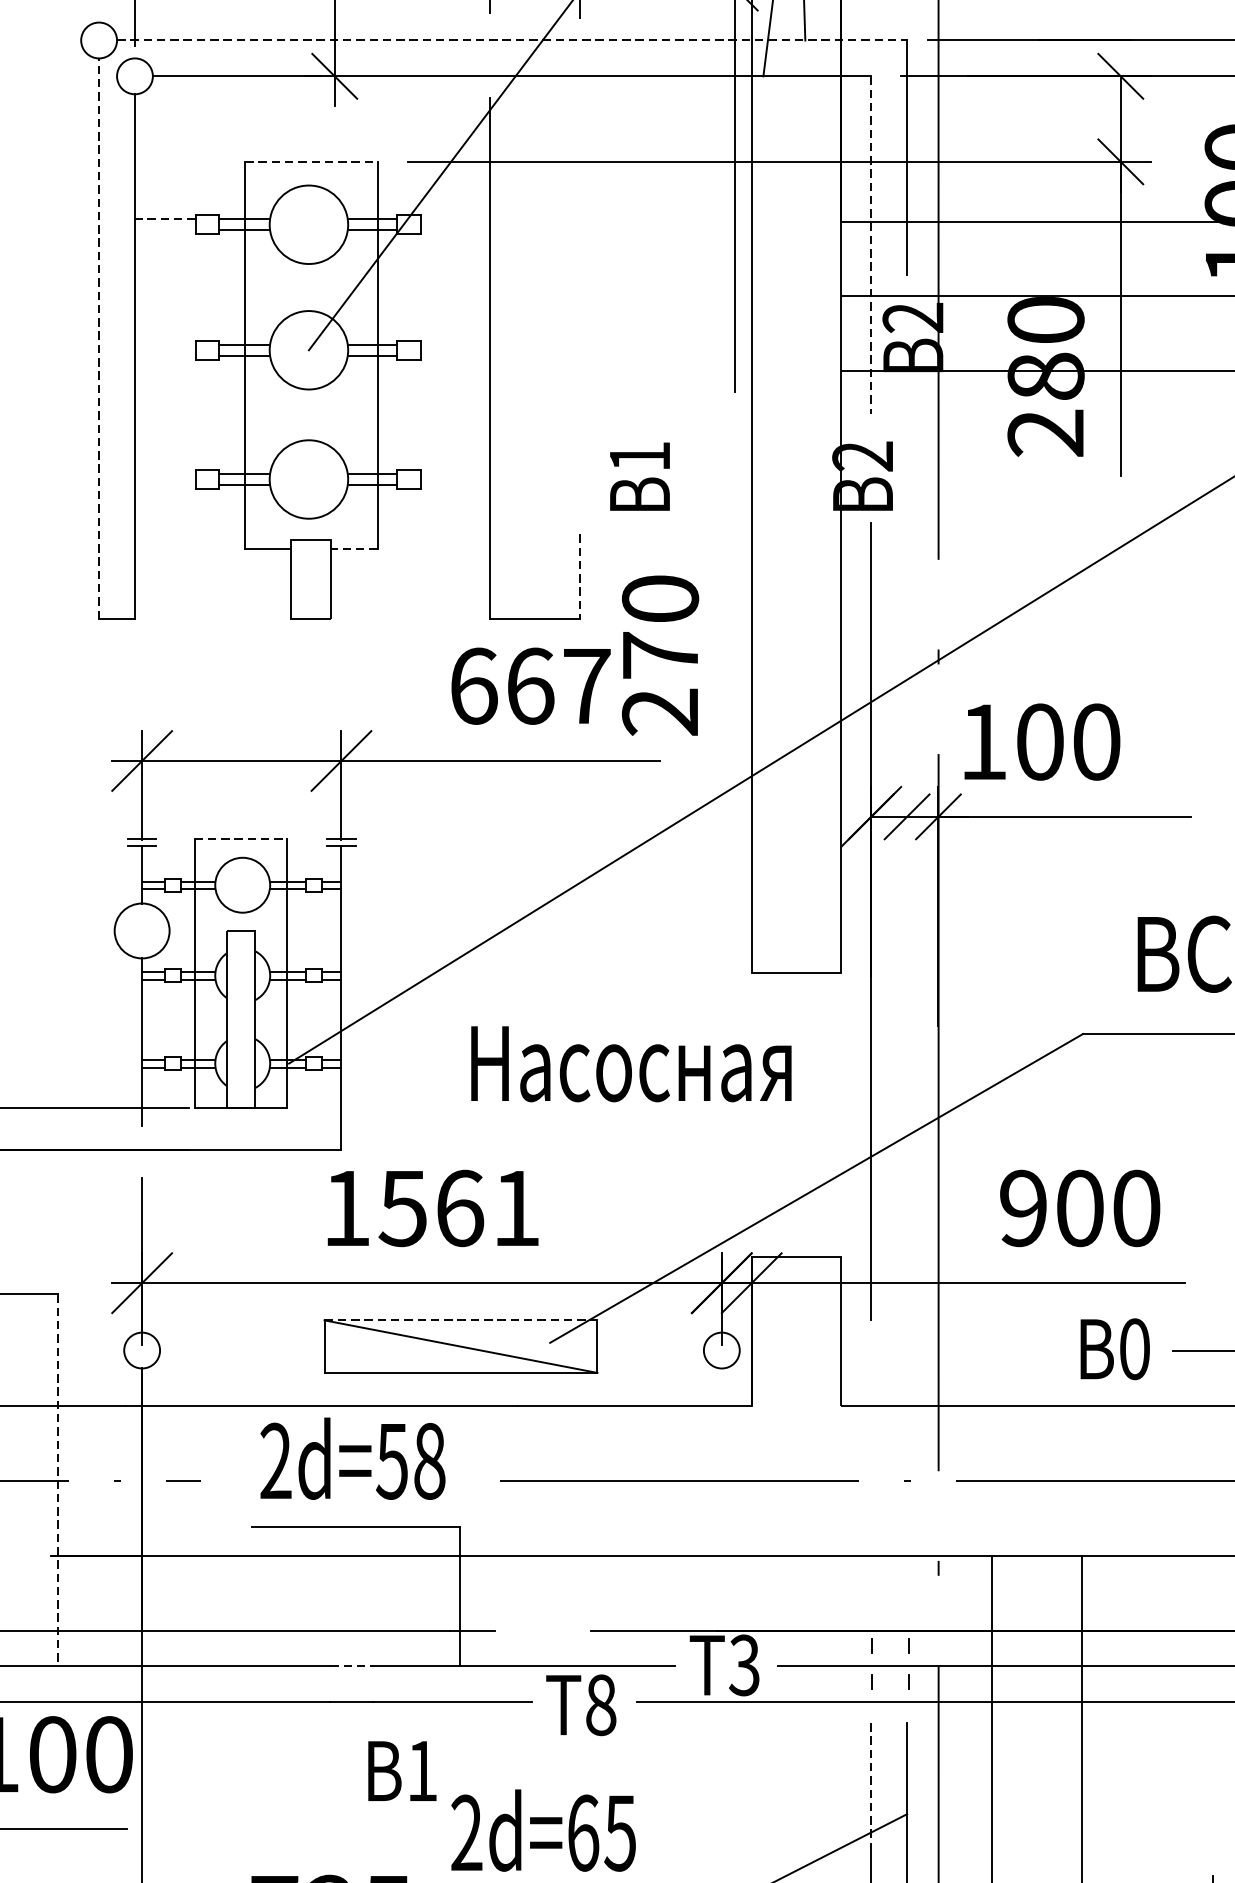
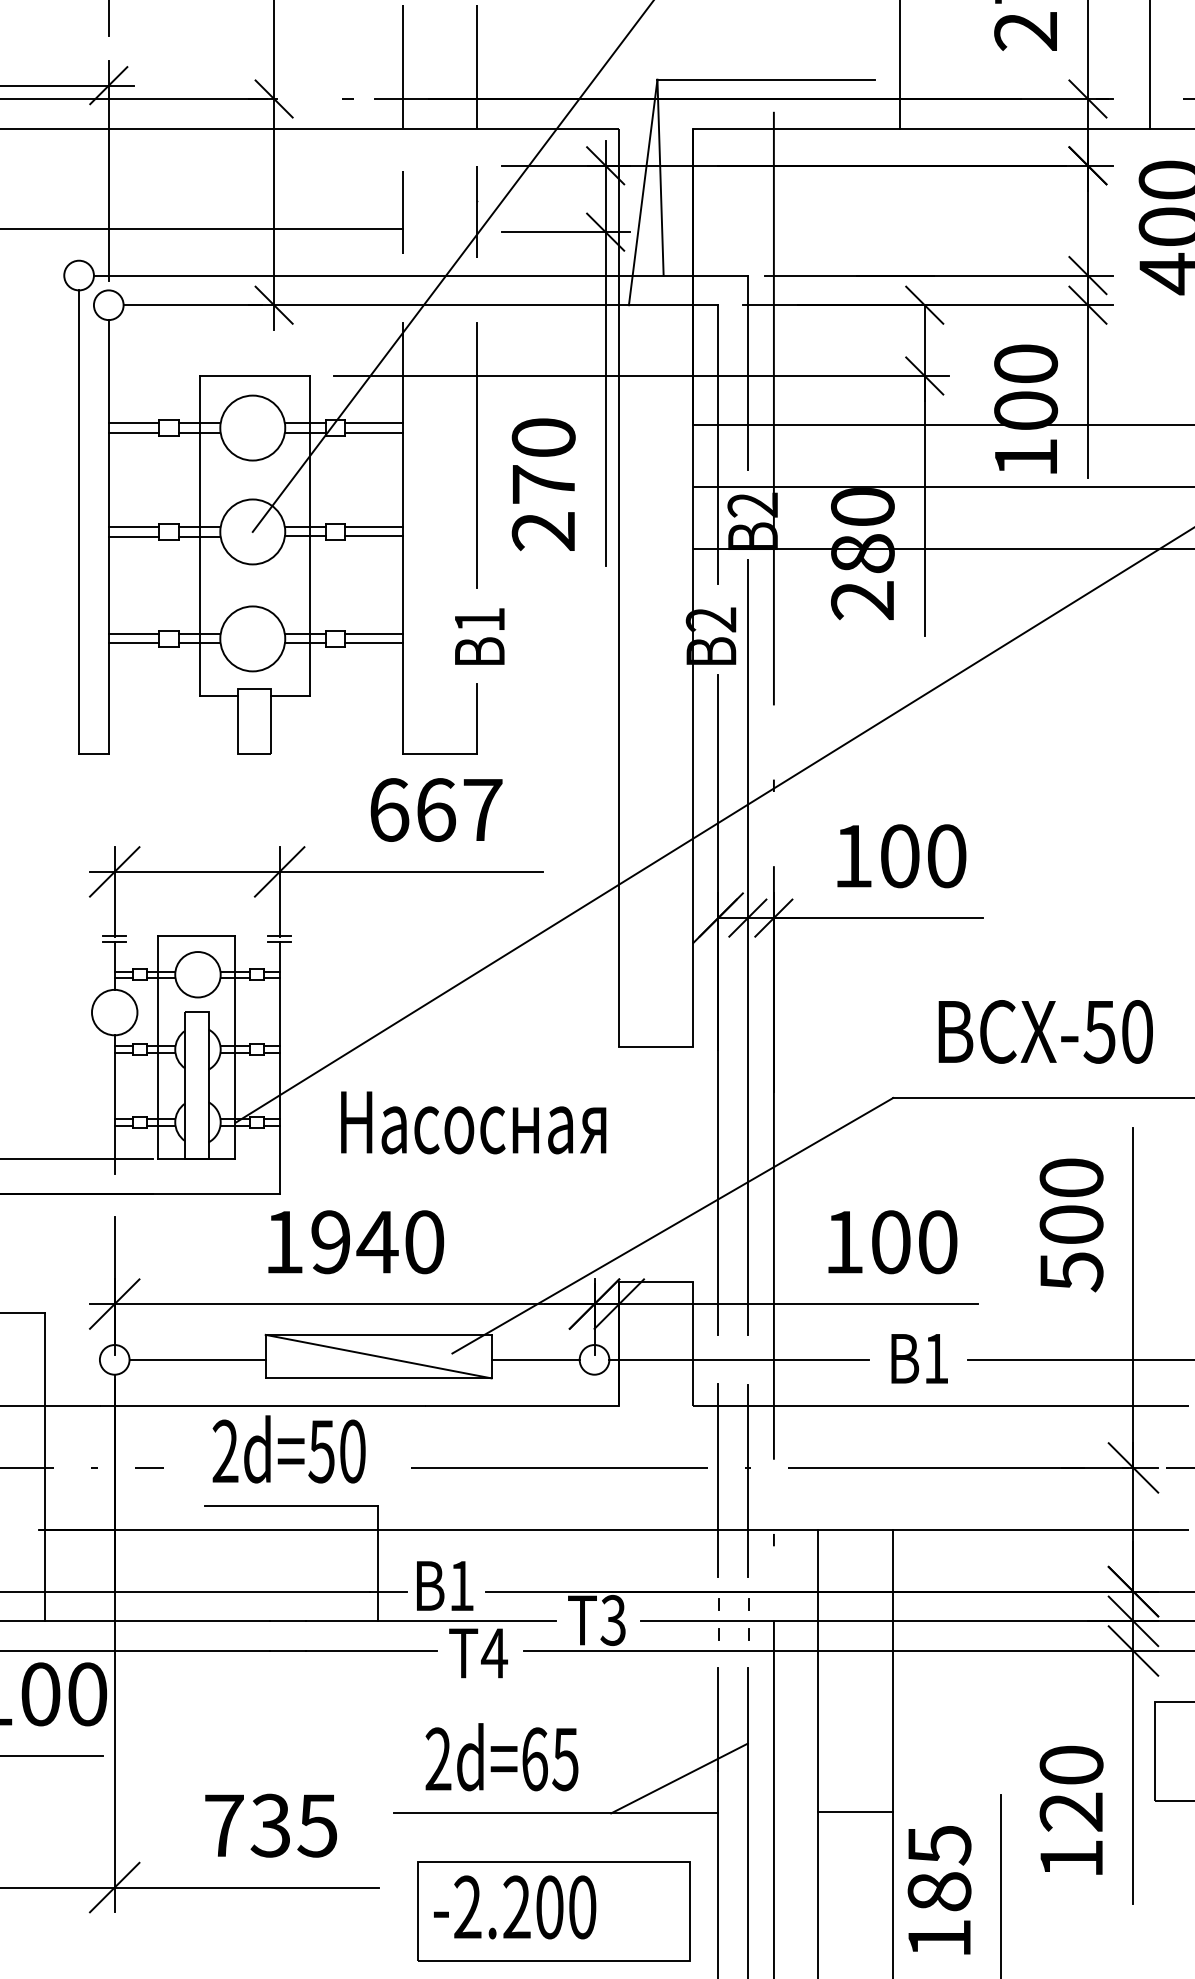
line: (511, 40) -> (420, 275), dashed -> solid
line: (311, 162) -> (254, 376), dashed -> solid
line: (164, 219) -> (133, 423), dashed -> solid
line: (454, 219) -> (373, 423), added
line: (164, 230) -> (133, 432), added
line: (454, 230) -> (373, 432), added
line: (871, 244) -> (718, 444), dashed -> solid
line: (580, 257) -> (477, 455), added
line: (99, 338) -> (79, 522), dashed -> solid
line: (164, 344) -> (133, 527), added
line: (454, 344) -> (373, 527), added
line: (164, 355) -> (133, 536), added
line: (454, 355) -> (373, 536), added
line: (164, 472) -> (133, 633), added
line: (454, 472) -> (373, 633), added
text: (639, 476) -> (479, 636), moved
line: (164, 485) -> (133, 643), added
line: (454, 485) -> (373, 643), added
line: (353, 549) -> (289, 696), dashed -> solid
line: (580, 576) -> (477, 719), dashed -> solid
text: (660, 655) -> (543, 484), moved
text: (1041, 742) -> (901, 856), moved
line: (242, 839) -> (197, 936), dashed -> solid
line: (906, 852) -> (747, 947), added
text: (631, 1063) -> (473, 1122), moved
text: (459, 1208) -> (377, 1242), 1561 -> 1940
text: (1022, 1208) -> (843, 1242), 900 -> 100
line: (460, 1319) -> (378, 1334), dashed -> solid
text: (1135, 1348) -> (936, 1358), 0 -> 1
line: (242, 1350) -> (197, 1359), added
line: (650, 1350) -> (535, 1359), added
line: (895, 1350) -> (738, 1359), added
text: (429, 1461) -> (352, 1451), 2d=58 -> 2d=50
line: (58, 1480) -> (45, 1467), dashed -> solid
line: (871, 1495) -> (718, 1479), added
line: (906, 1497) -> (747, 1481), added
line: (352, 1666) -> (288, 1621), dashed -> solid
text: (600, 1705) -> (494, 1653), 8 -> 4
text: (402, 1770) -> (445, 1585), moved
line: (871, 1785) -> (718, 1719), dashed -> solid
text: (542, 1830) -> (501, 1757), moved

